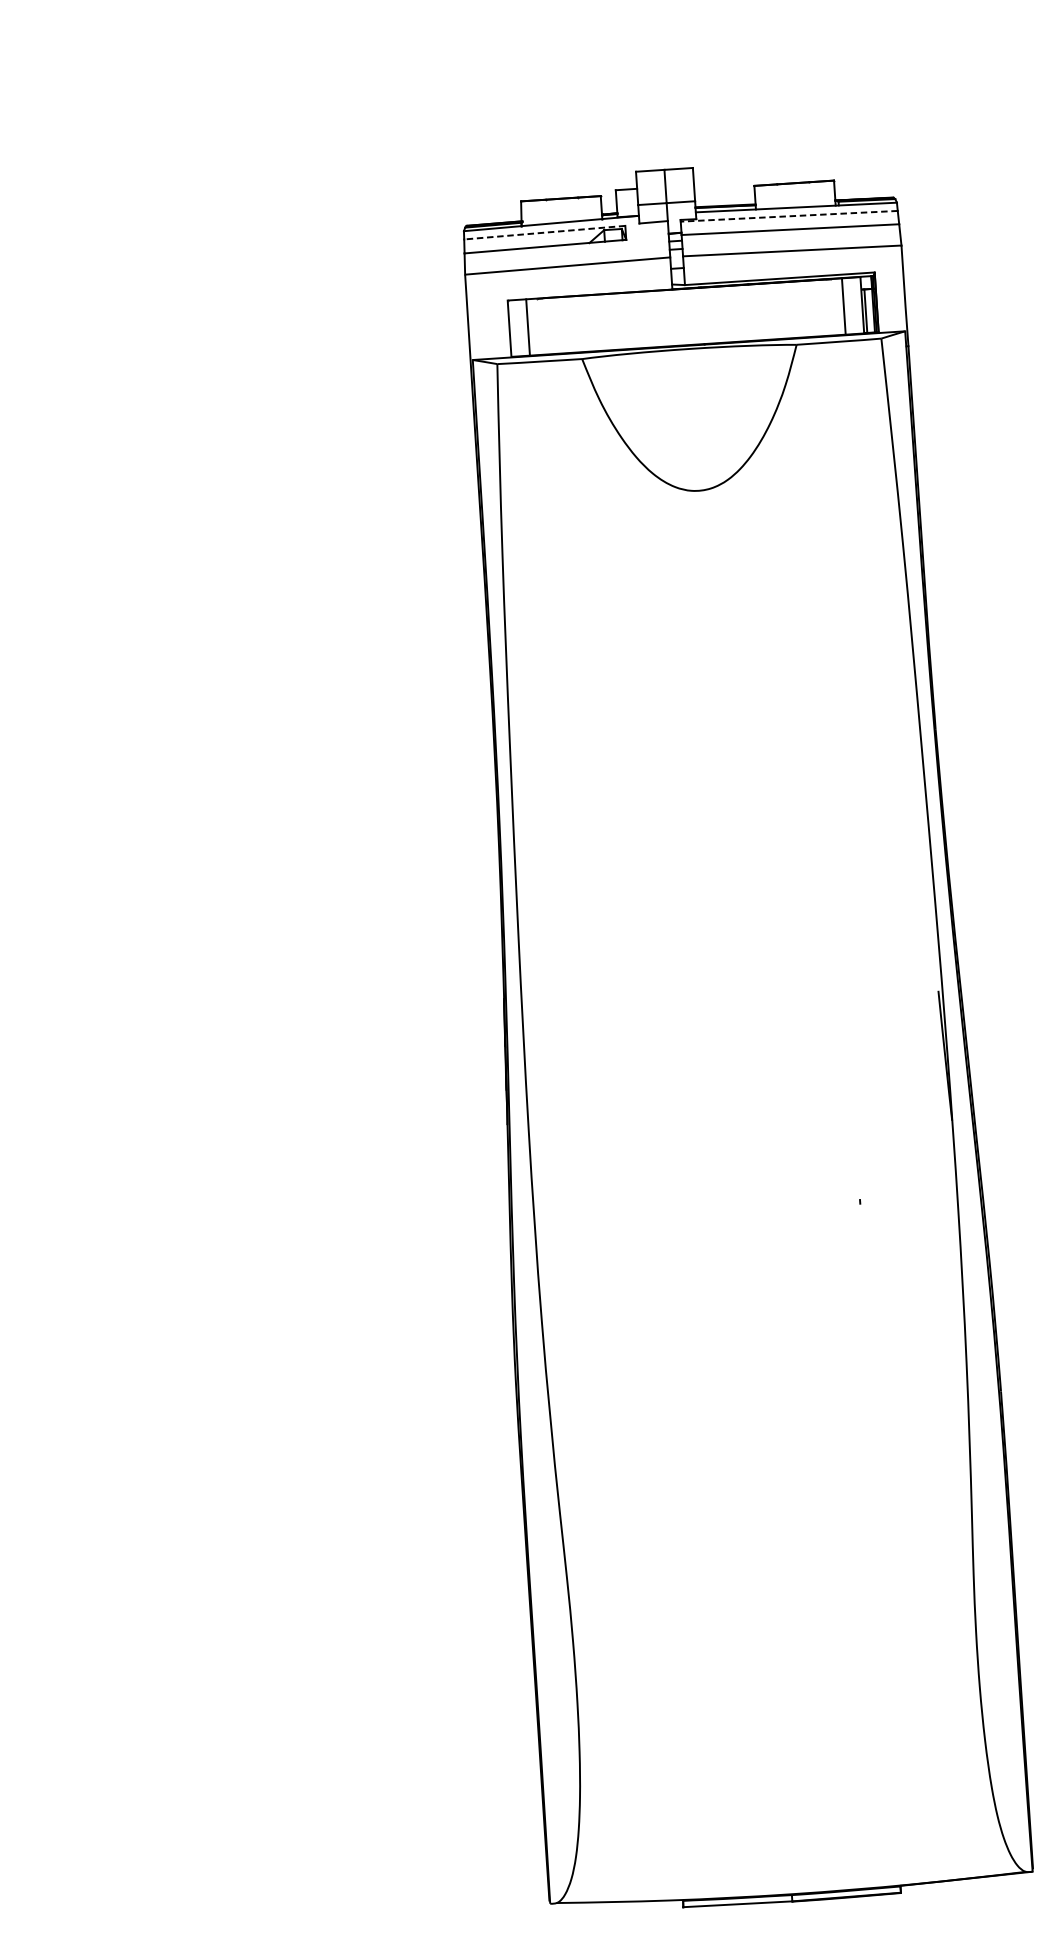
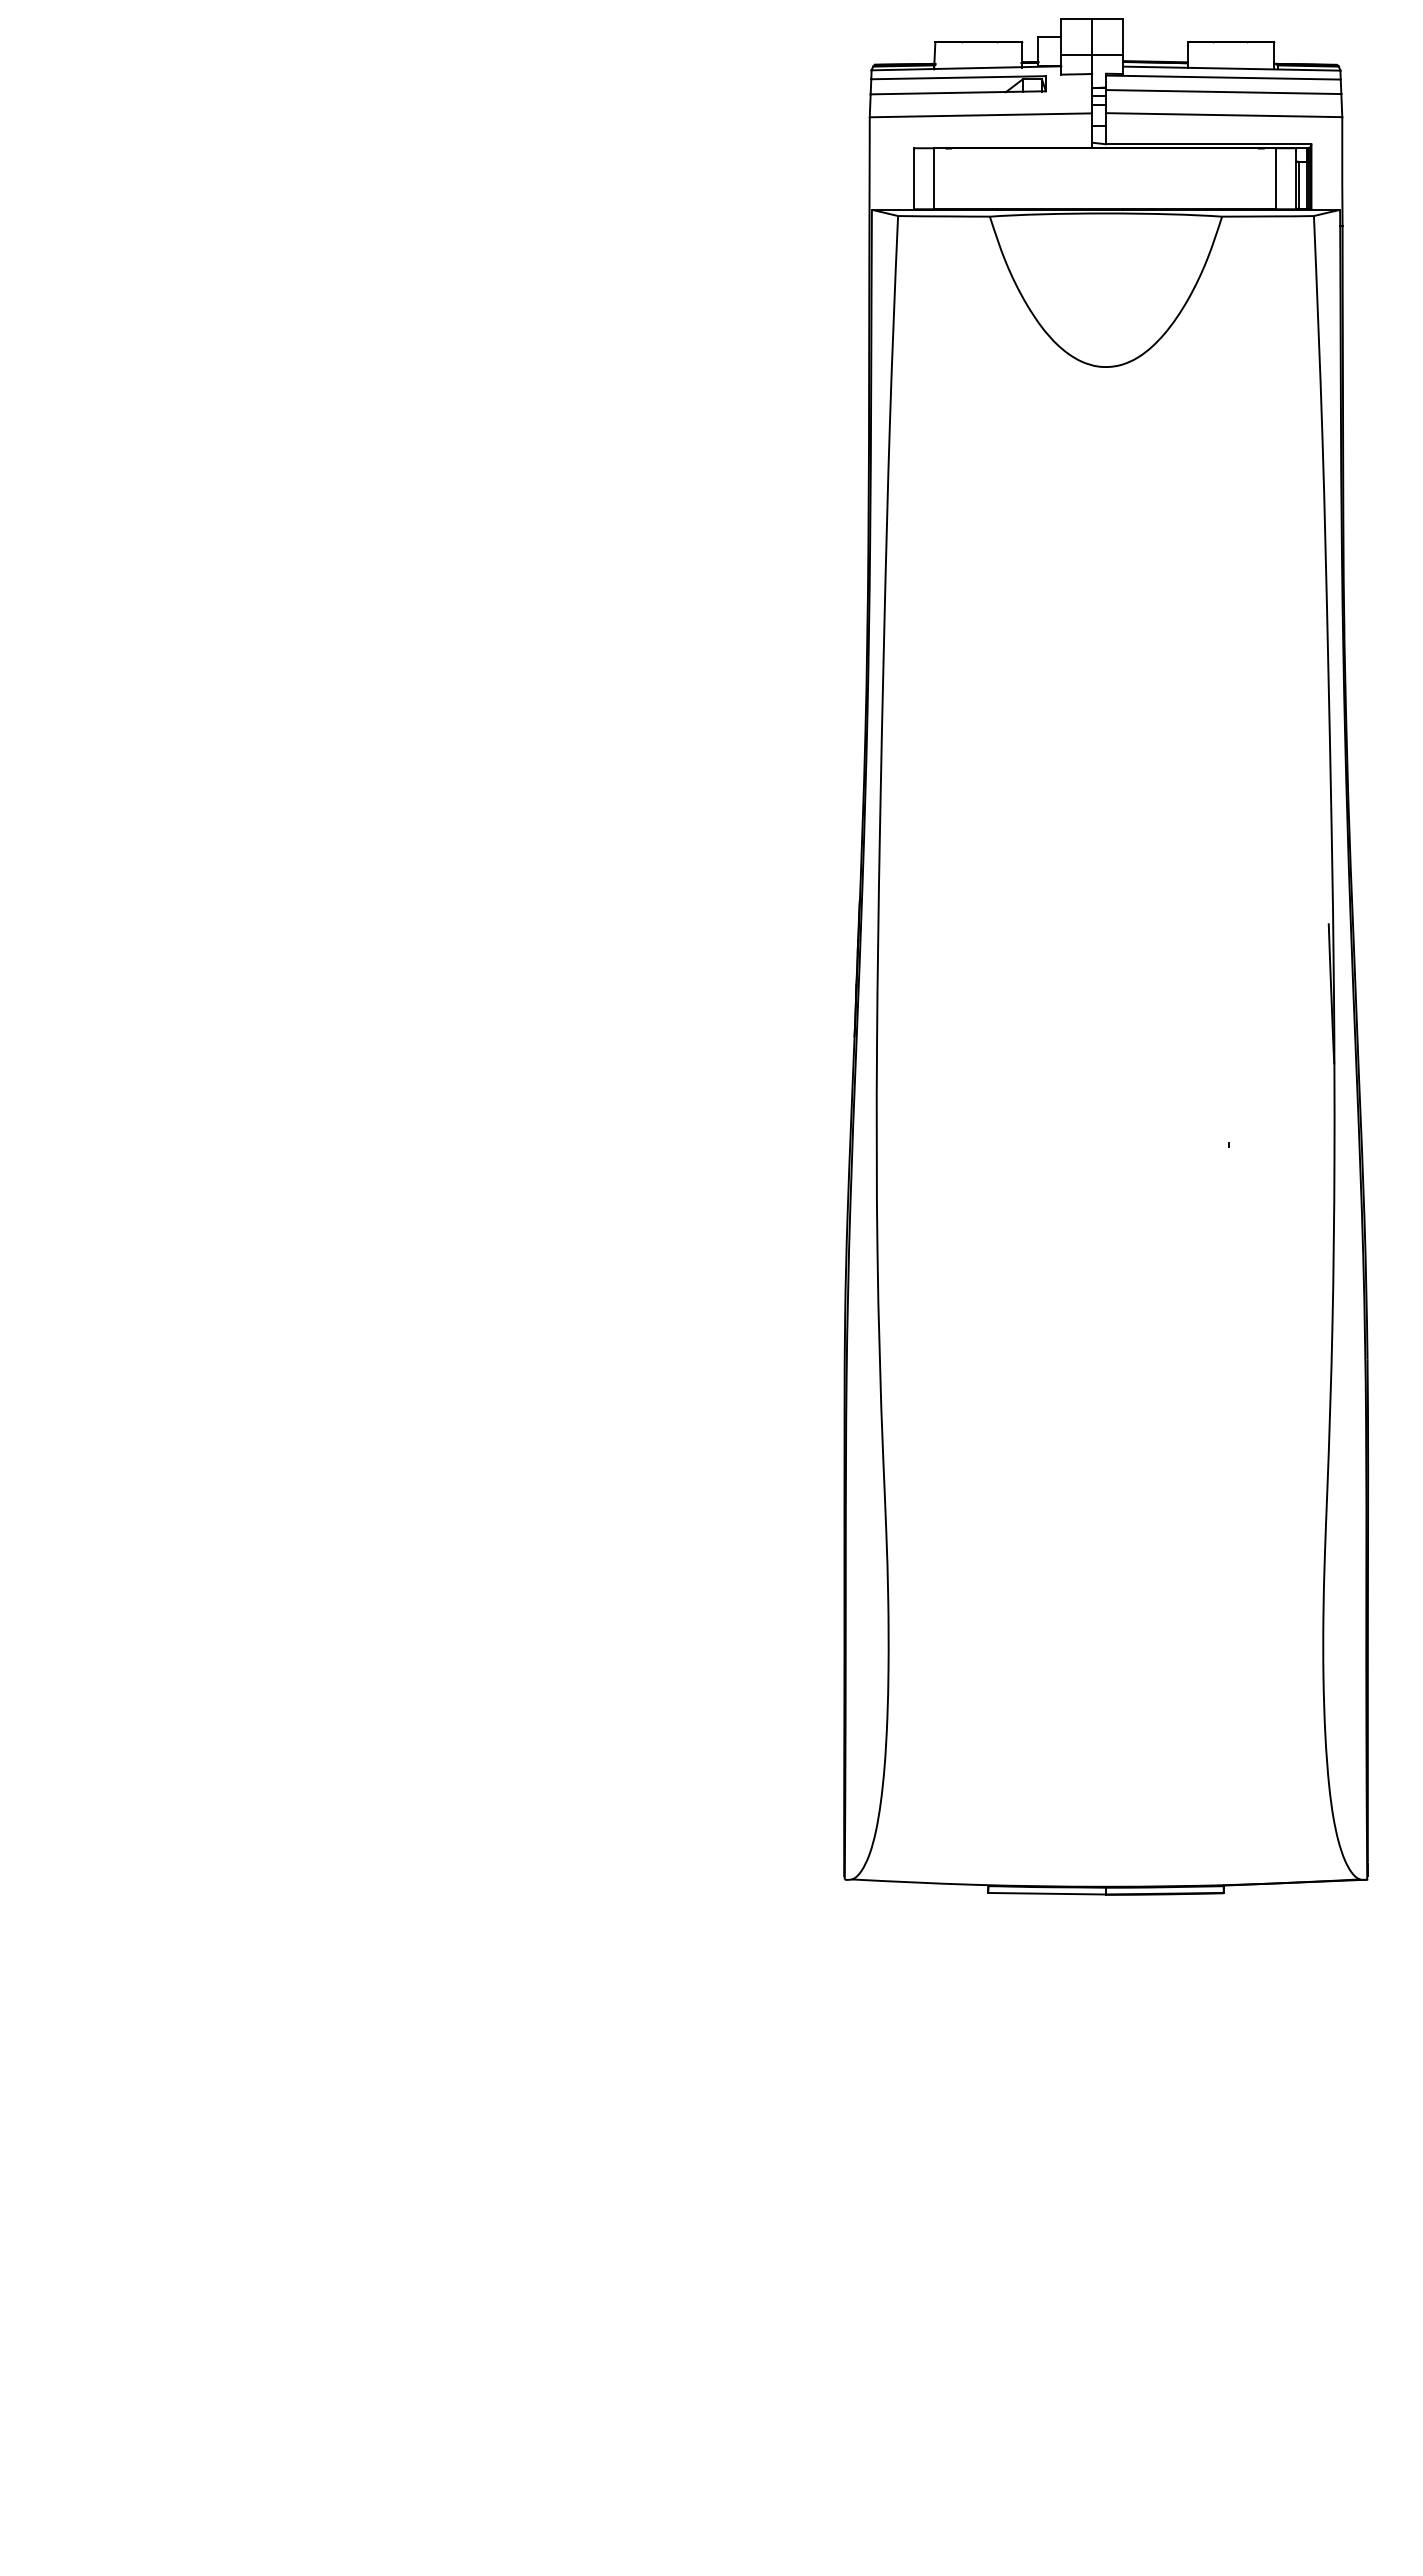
line: (788, 216) -> (1222, 77), dashed -> solid
line: (544, 232) -> (958, 77), dashed -> solid

